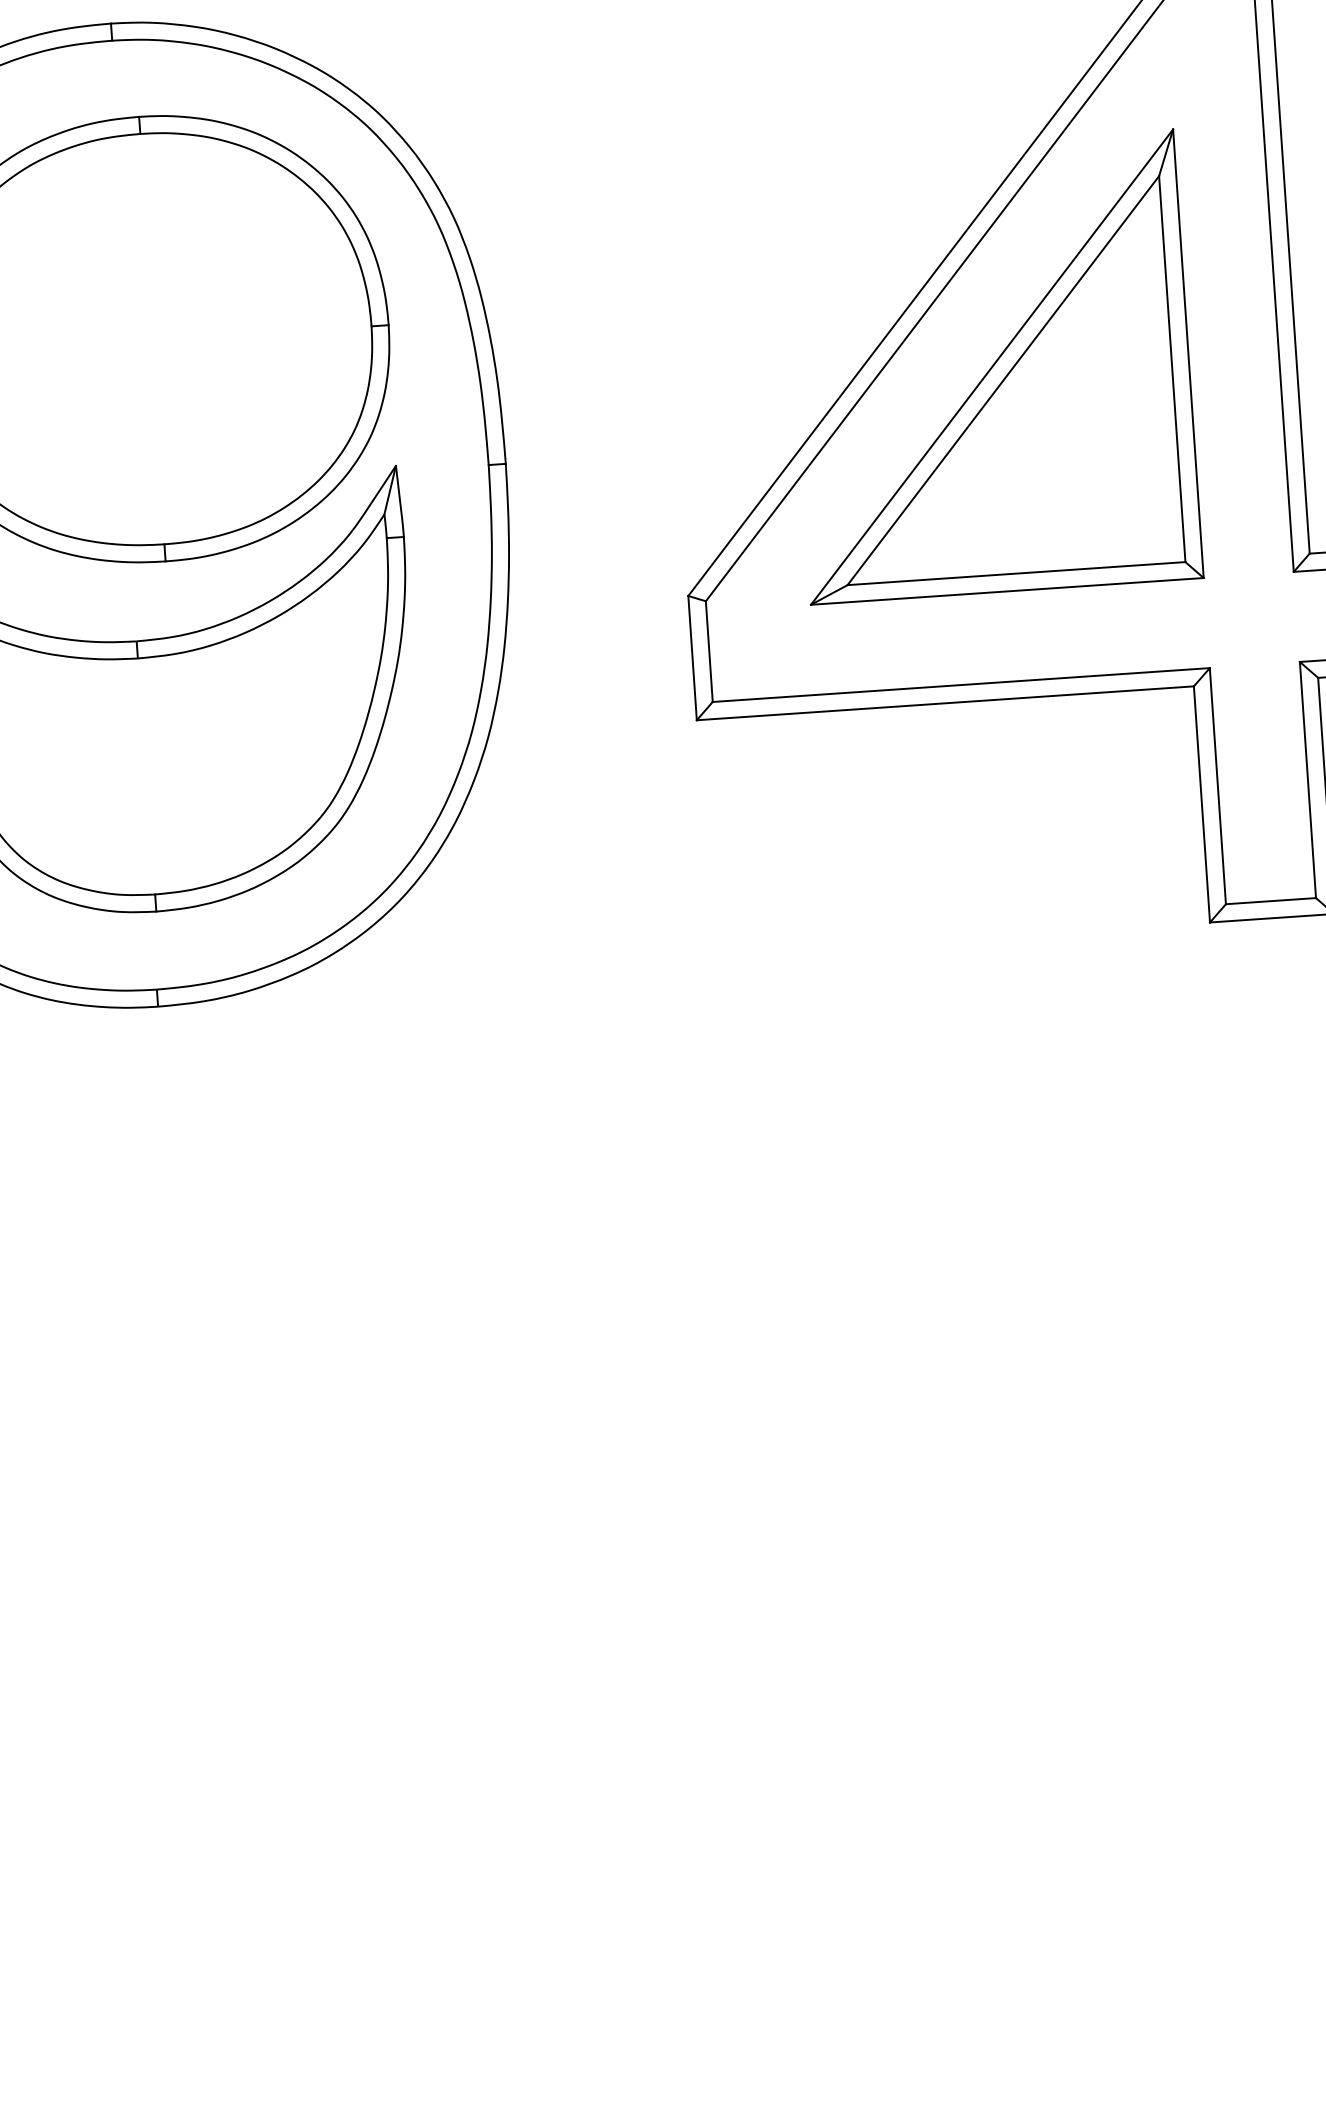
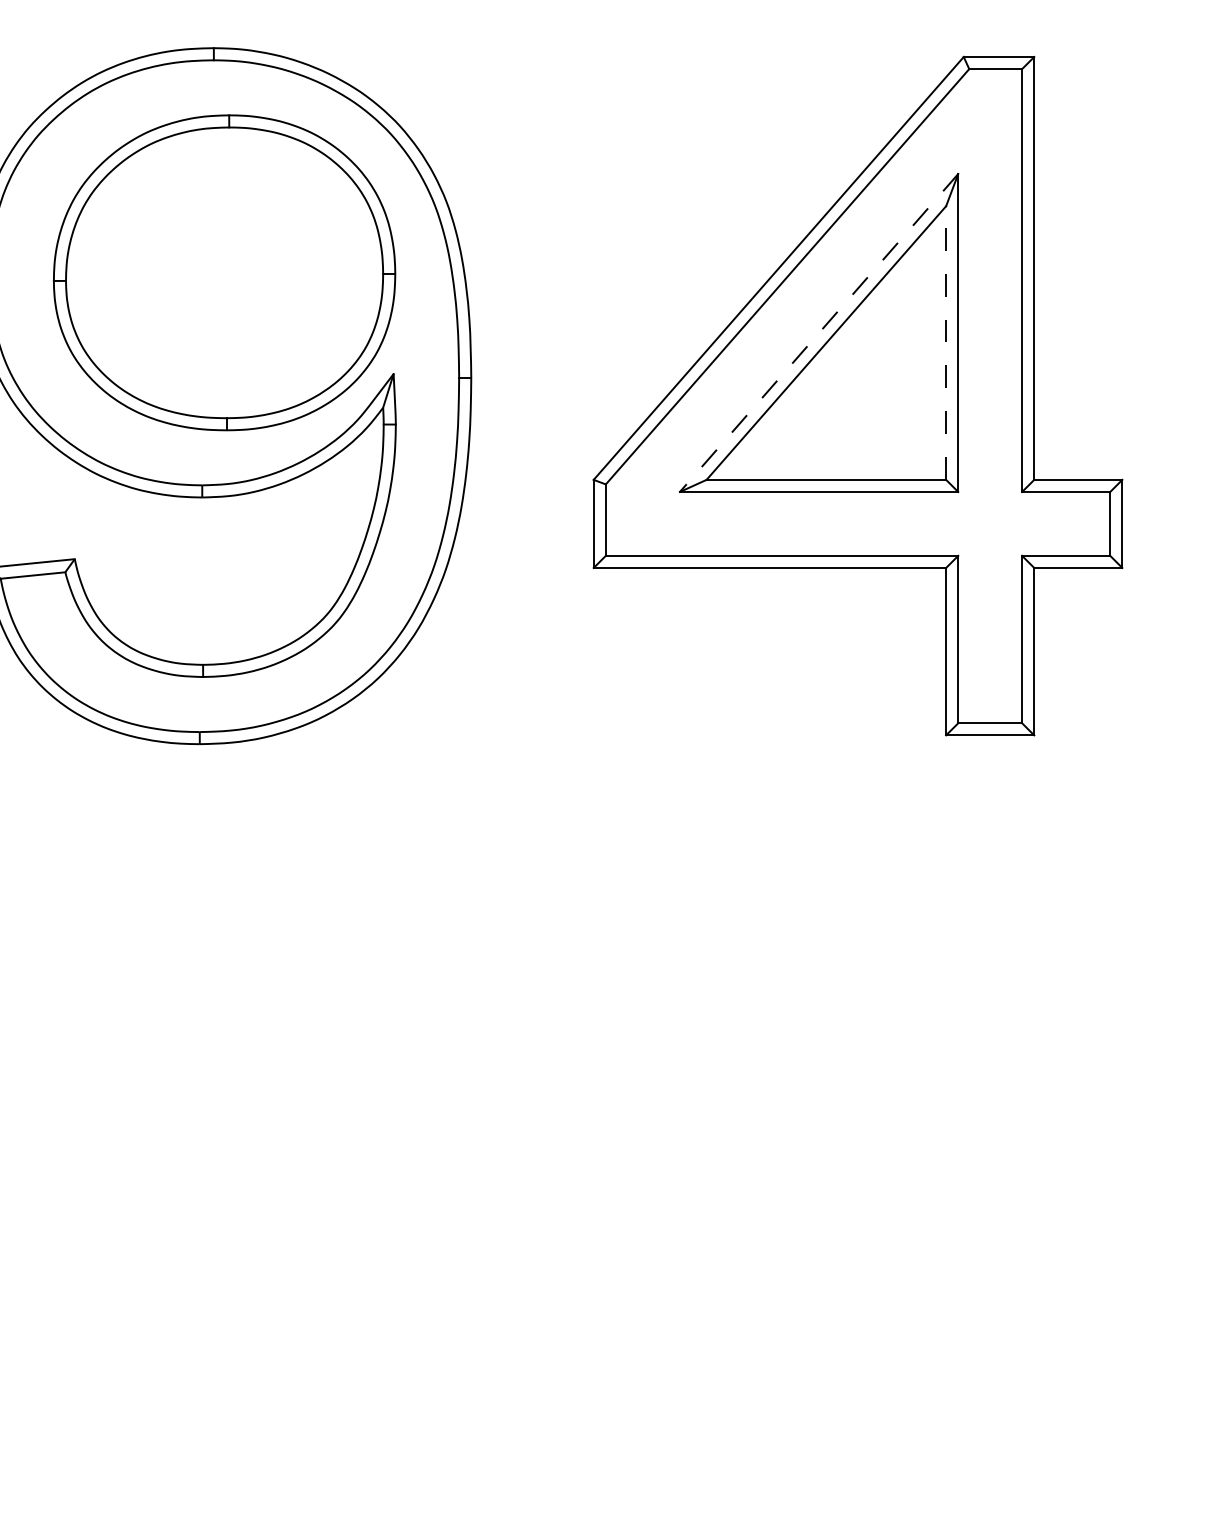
line: (991, 367) -> (818, 333), solid -> dashed
line: (1172, 369) -> (946, 343), solid -> dashed

